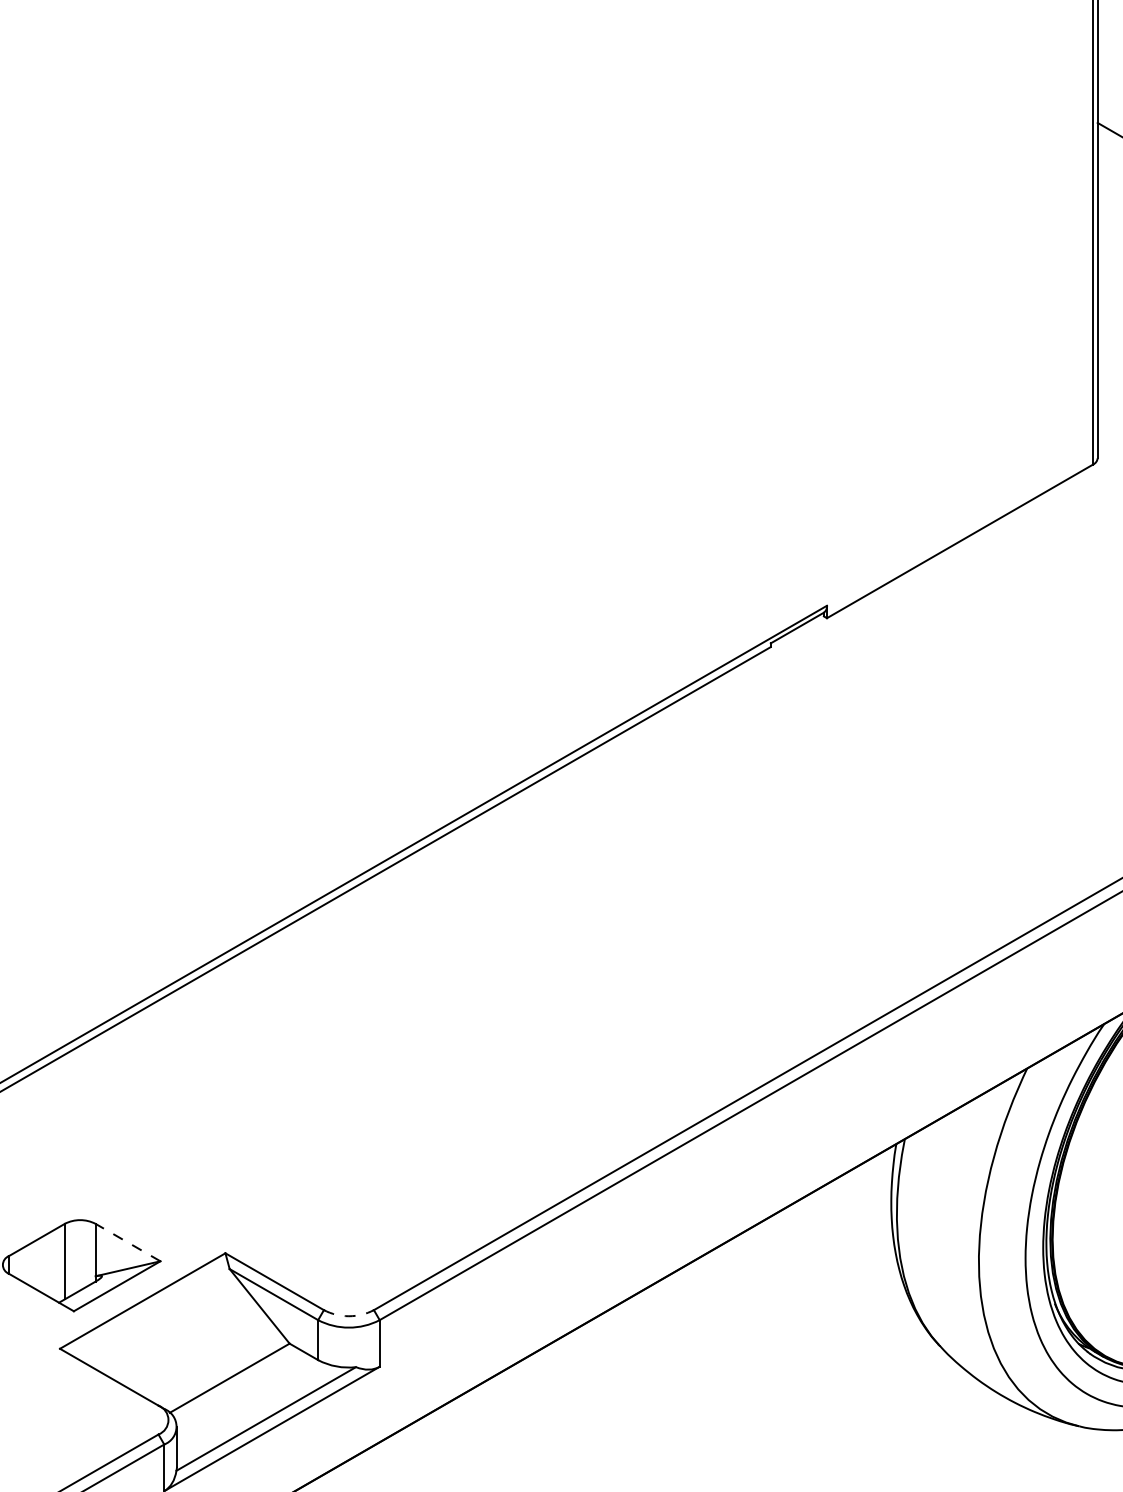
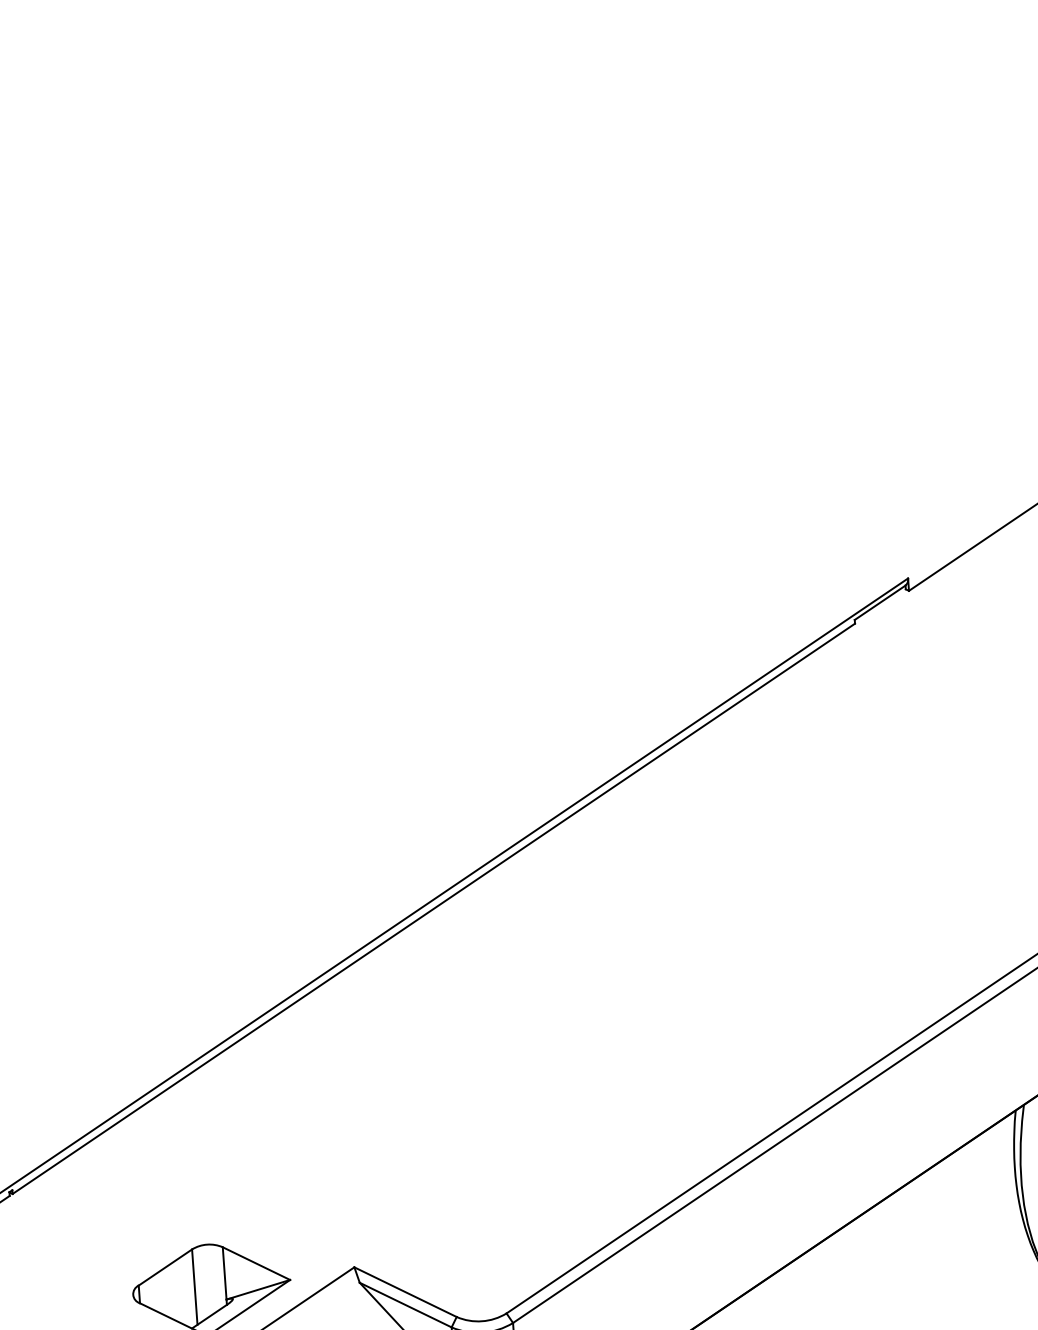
line: (127, 1242) -> (255, 1263), dashed -> solid
arc: (348, 1316) -> (481, 1321), dashed -> solid

